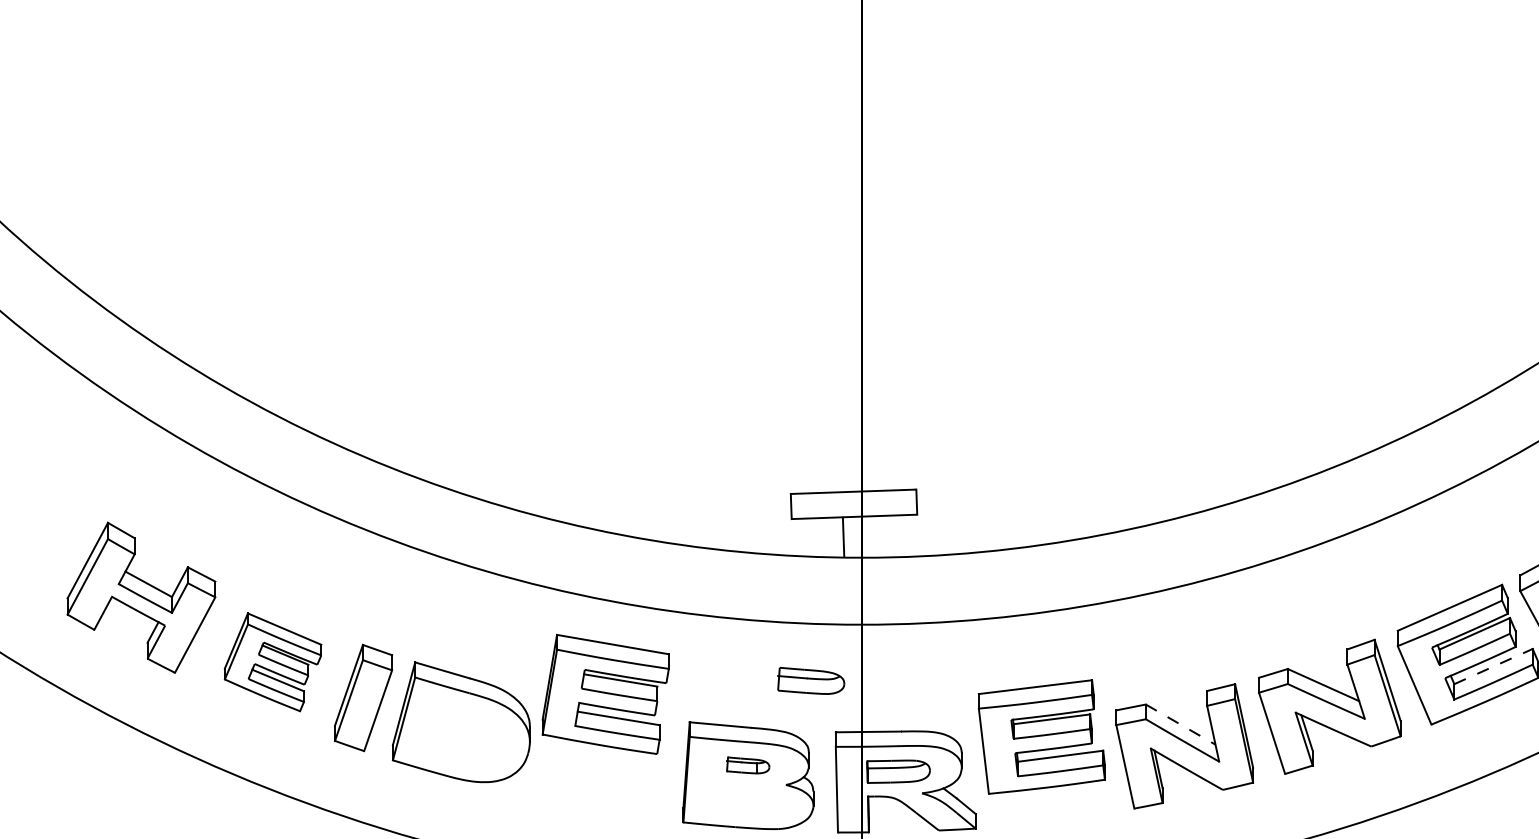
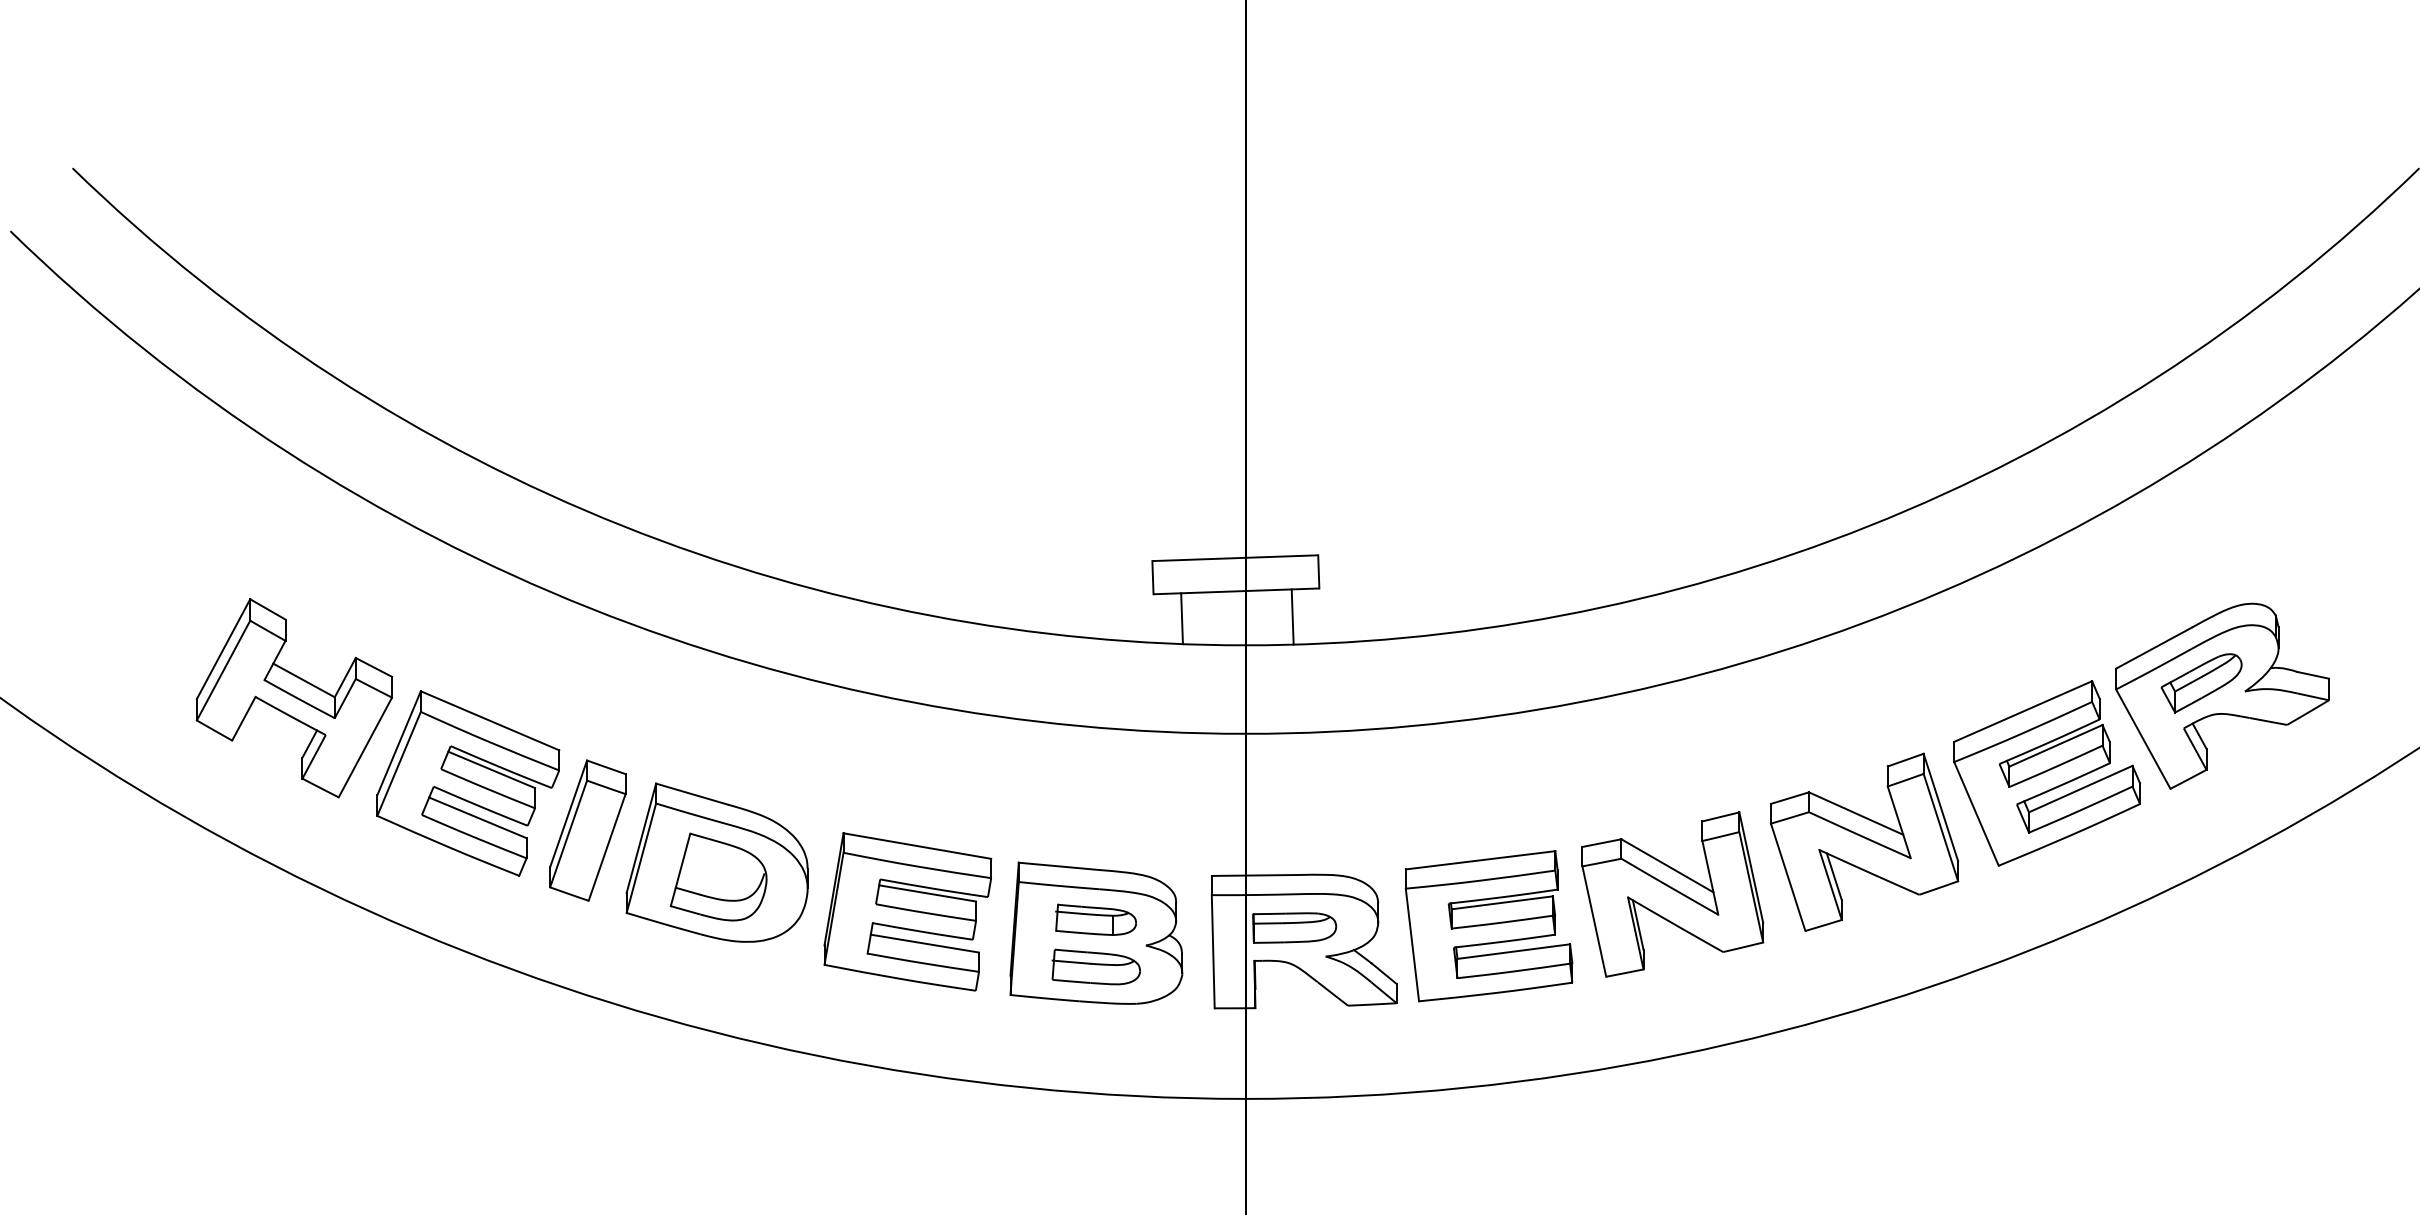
line: (896, 535) -> (1292, 616), added
line: (843, 536) -> (1181, 618), moved
part: (273, 662) -> (468, 783), size x1.43
line: (1493, 666) -> (2080, 789), dashed -> solid
part: (810, 680) -> (1095, 966), moved
part: (605, 694) -> (907, 911), moved
line: (1180, 725) -> (1667, 866), dashed -> solid
part: (462, 732) -> (718, 876), added
part: (1041, 737) -> (1488, 926), moved
part: (747, 765) -> (1095, 919), size x1.43

